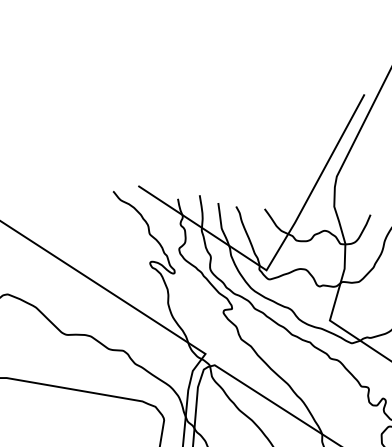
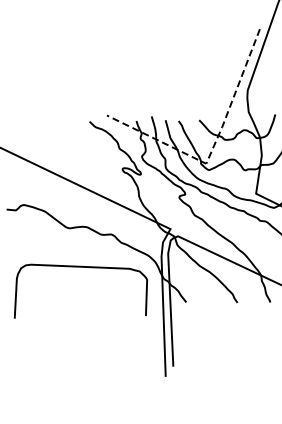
line: (279, 250) -> (213, 148), solid -> dashed

